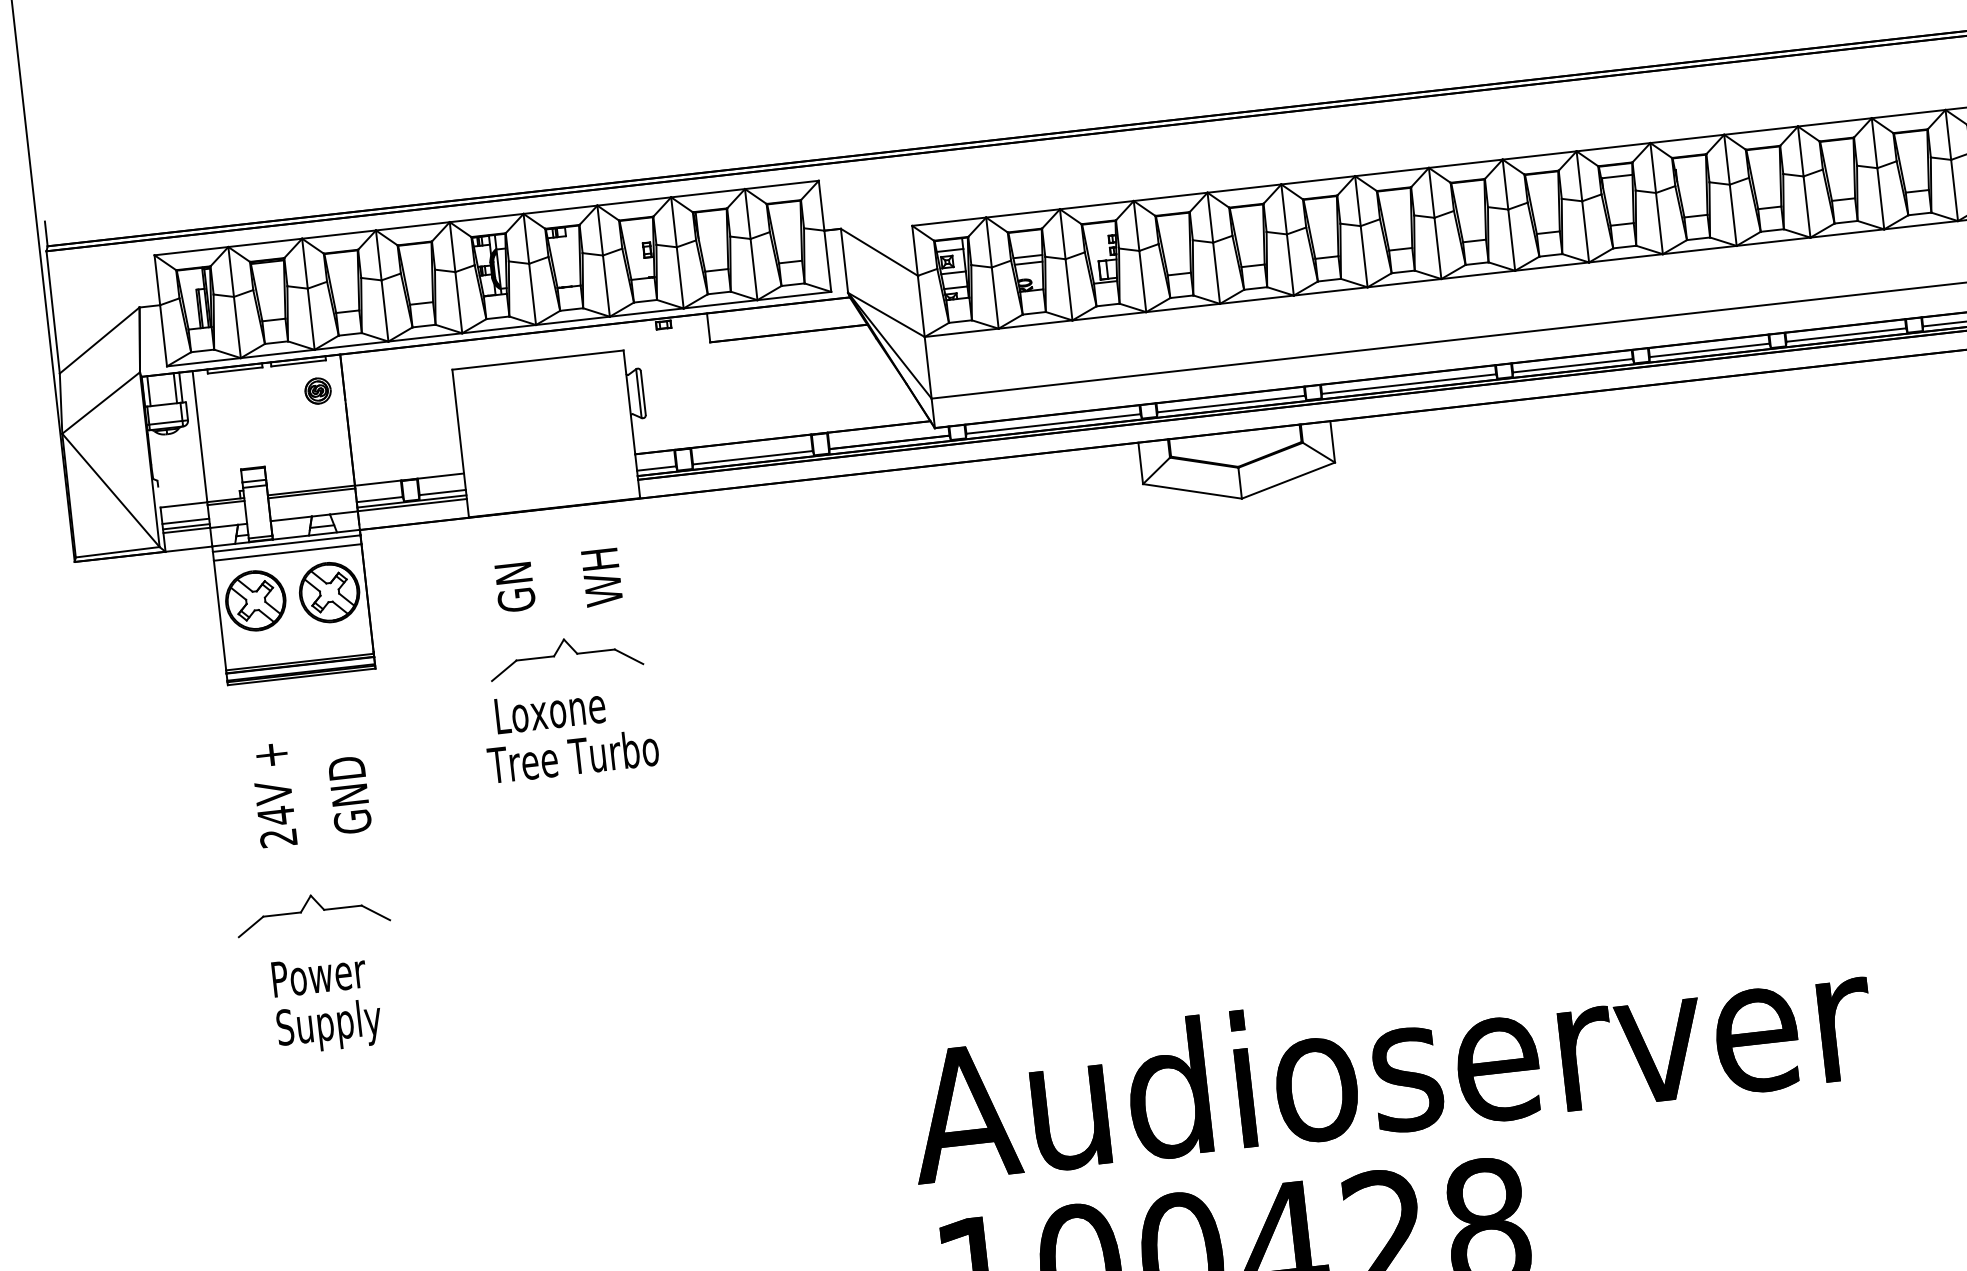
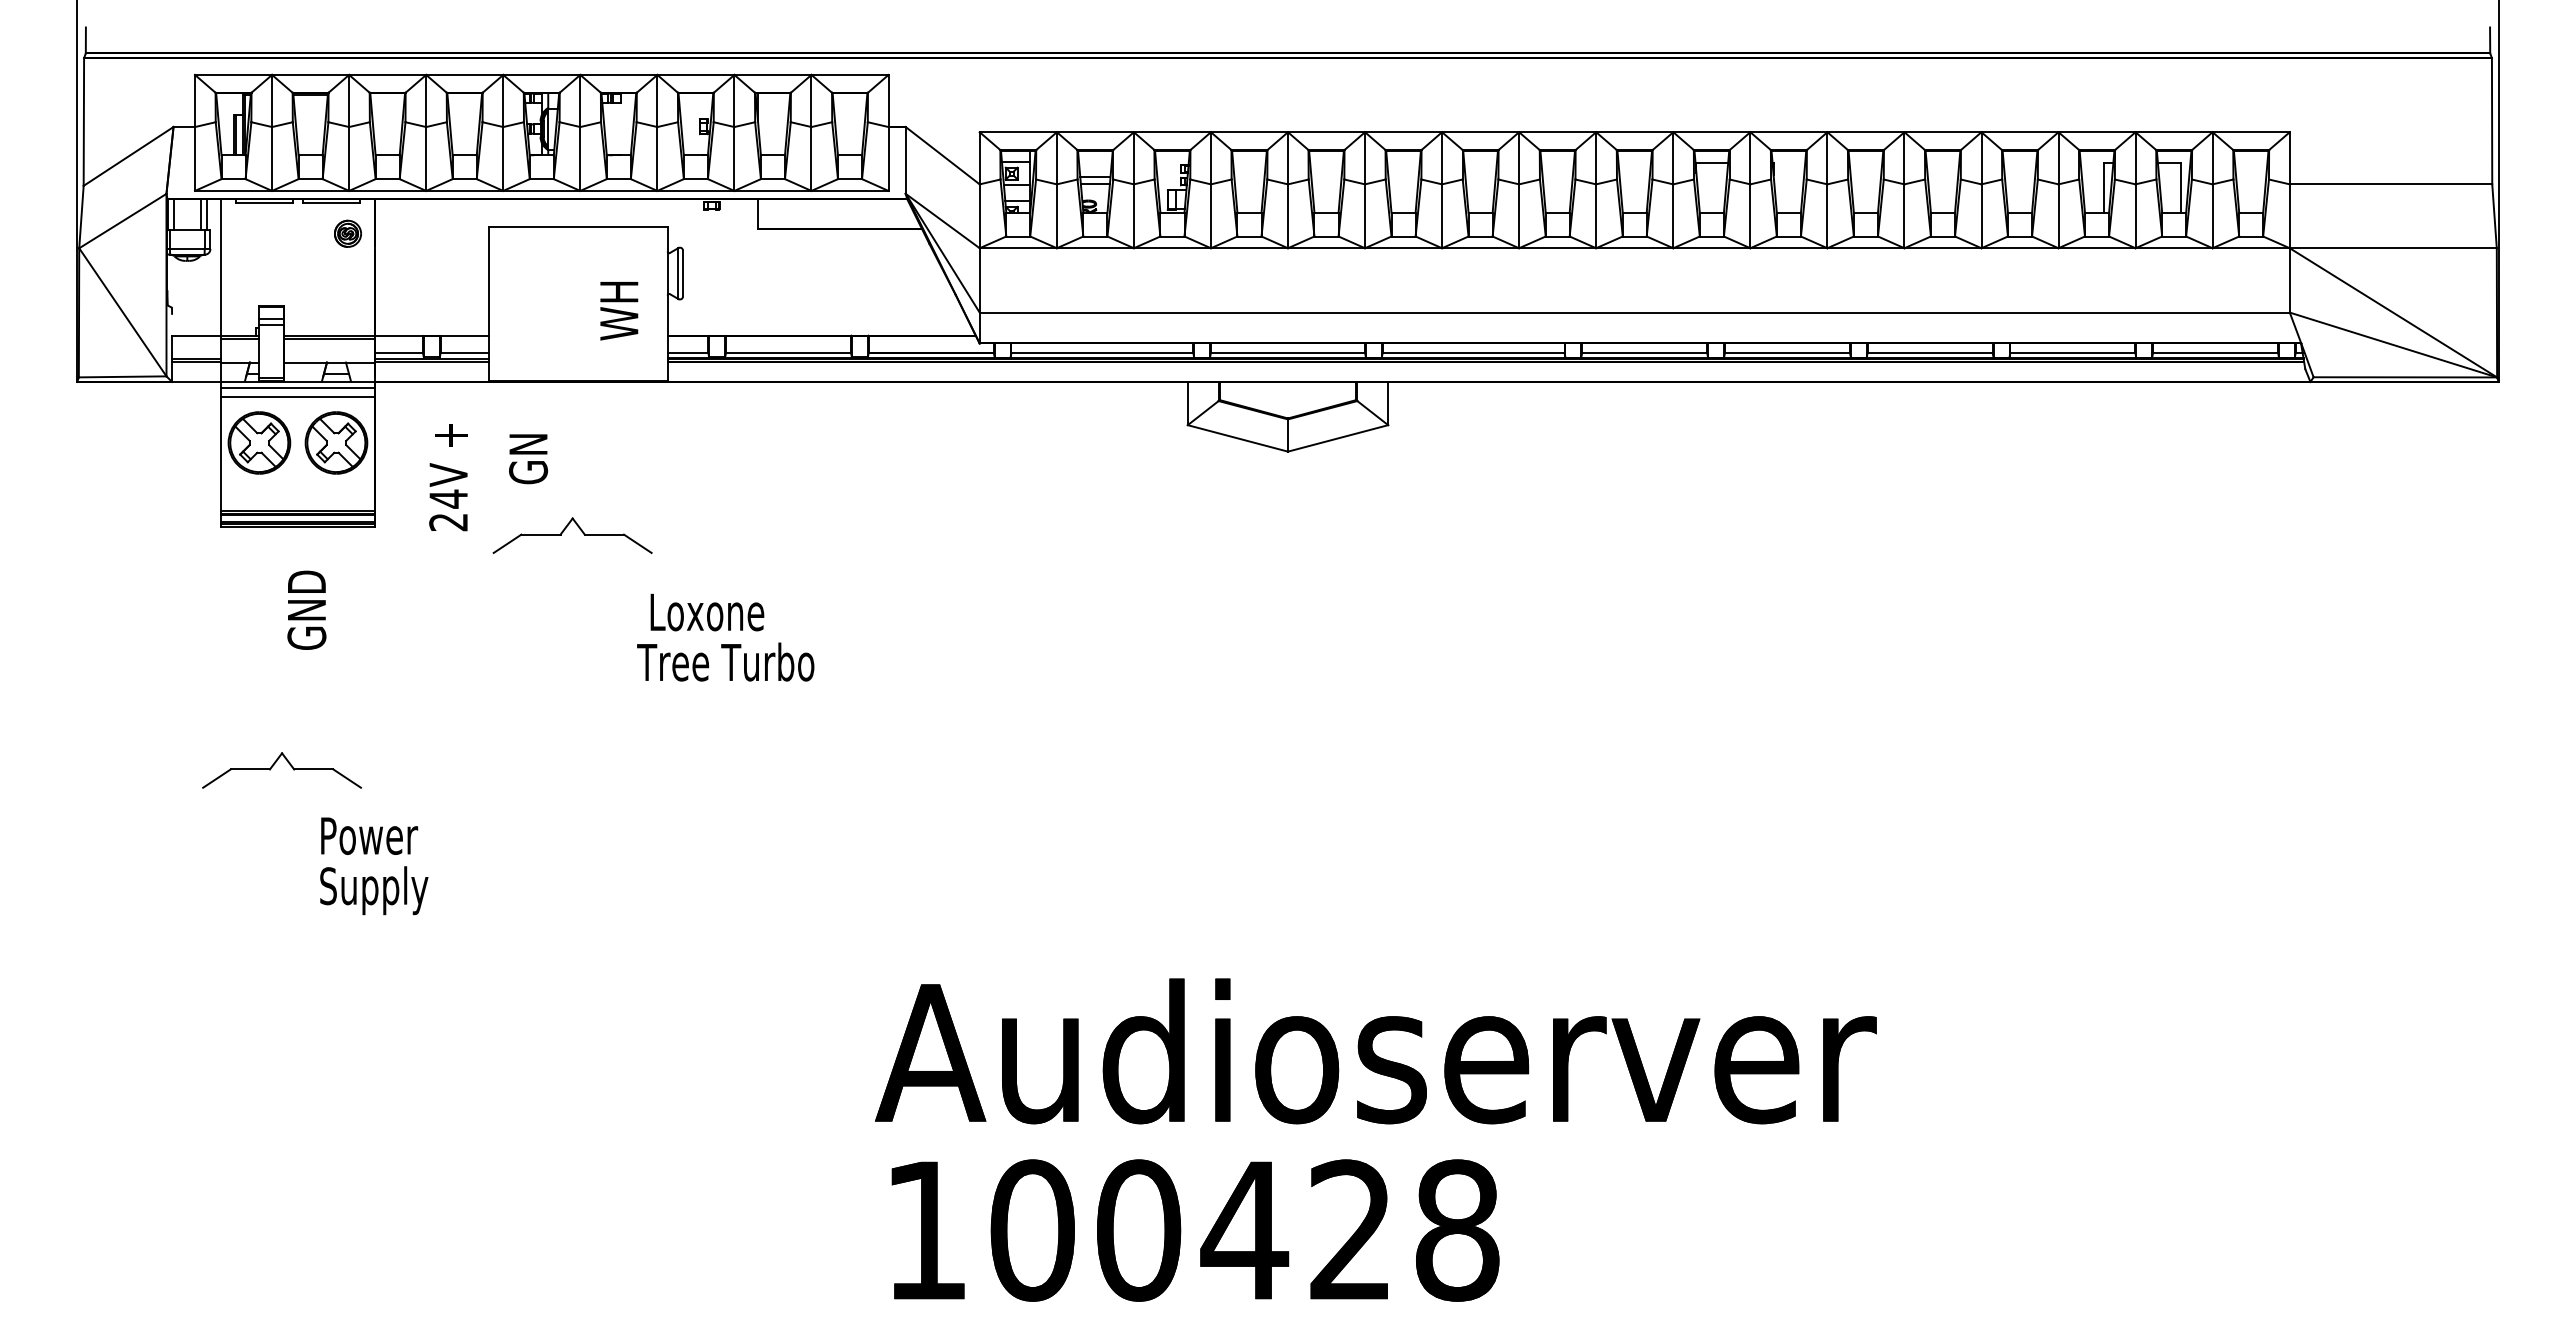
line: (185, 520) -> (196, 352), removed
text: (602, 578) -> (619, 311), moved
text: (570, 732) -> (725, 637), moved
text: (349, 794) -> (306, 609), moved
text: (273, 795) -> (448, 477), moved
text: (327, 1003) -> (374, 866), moved

